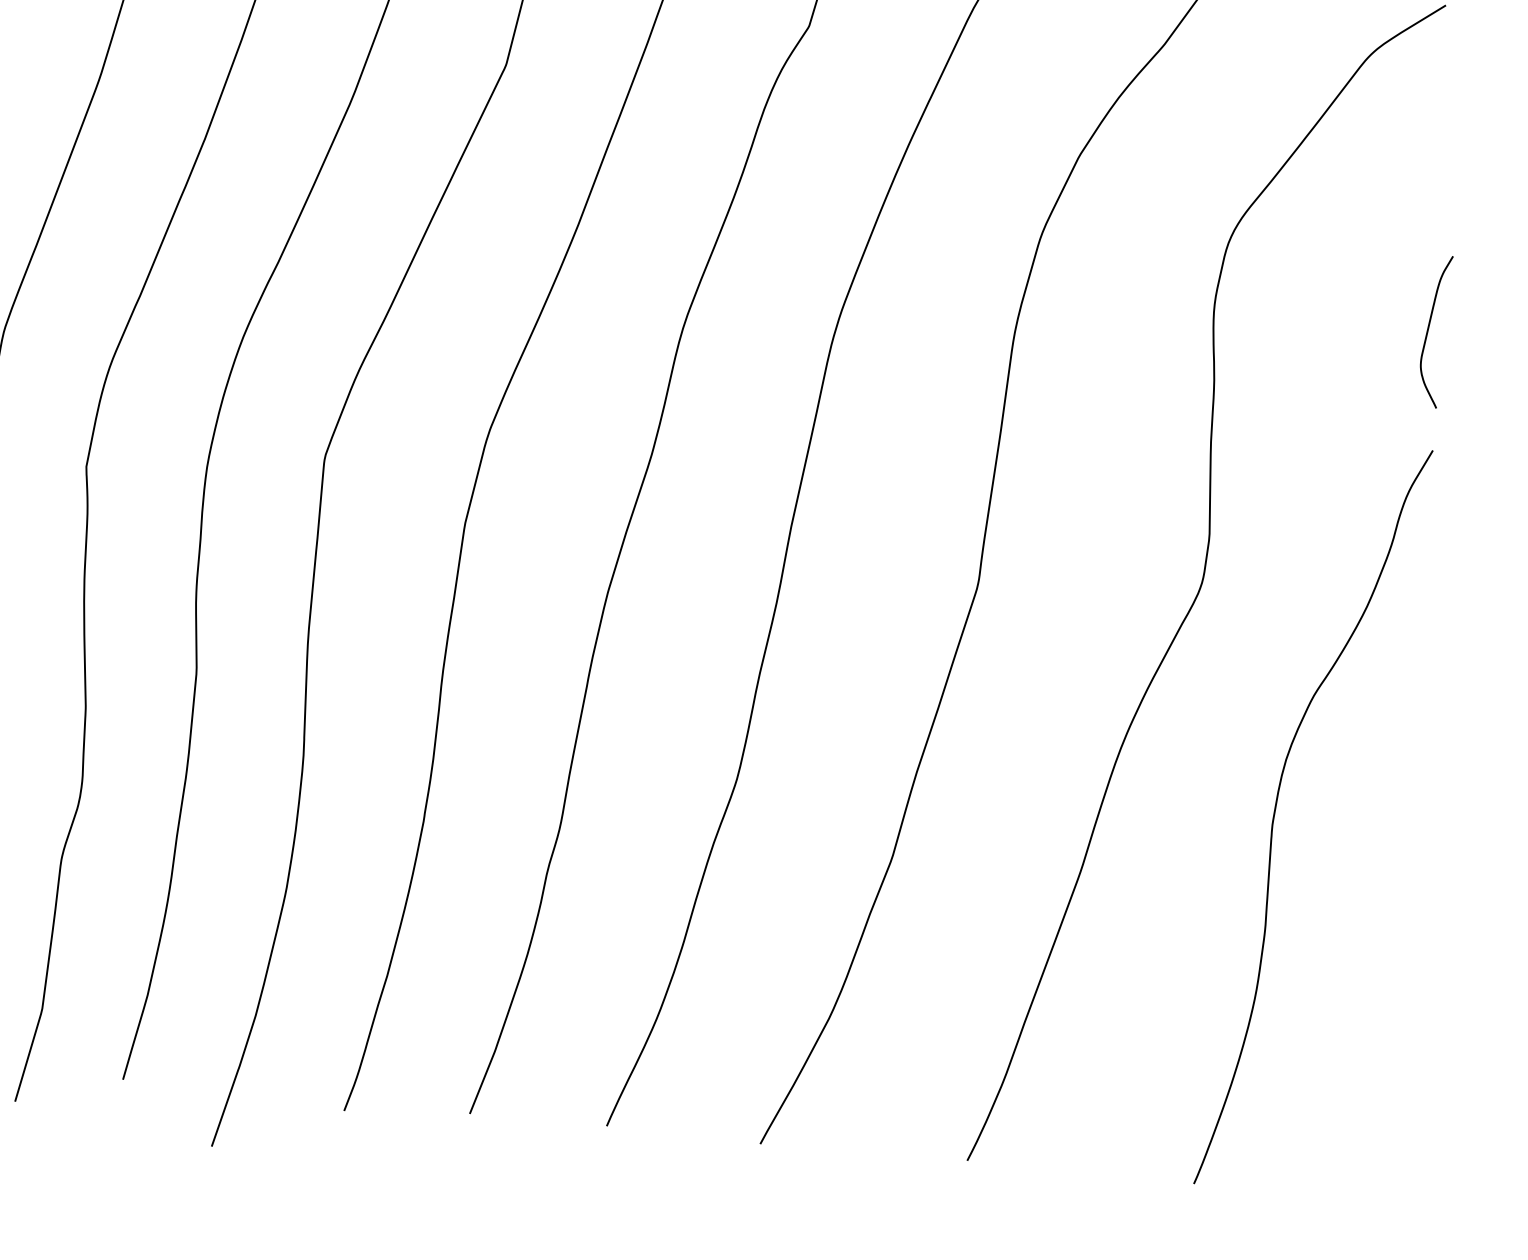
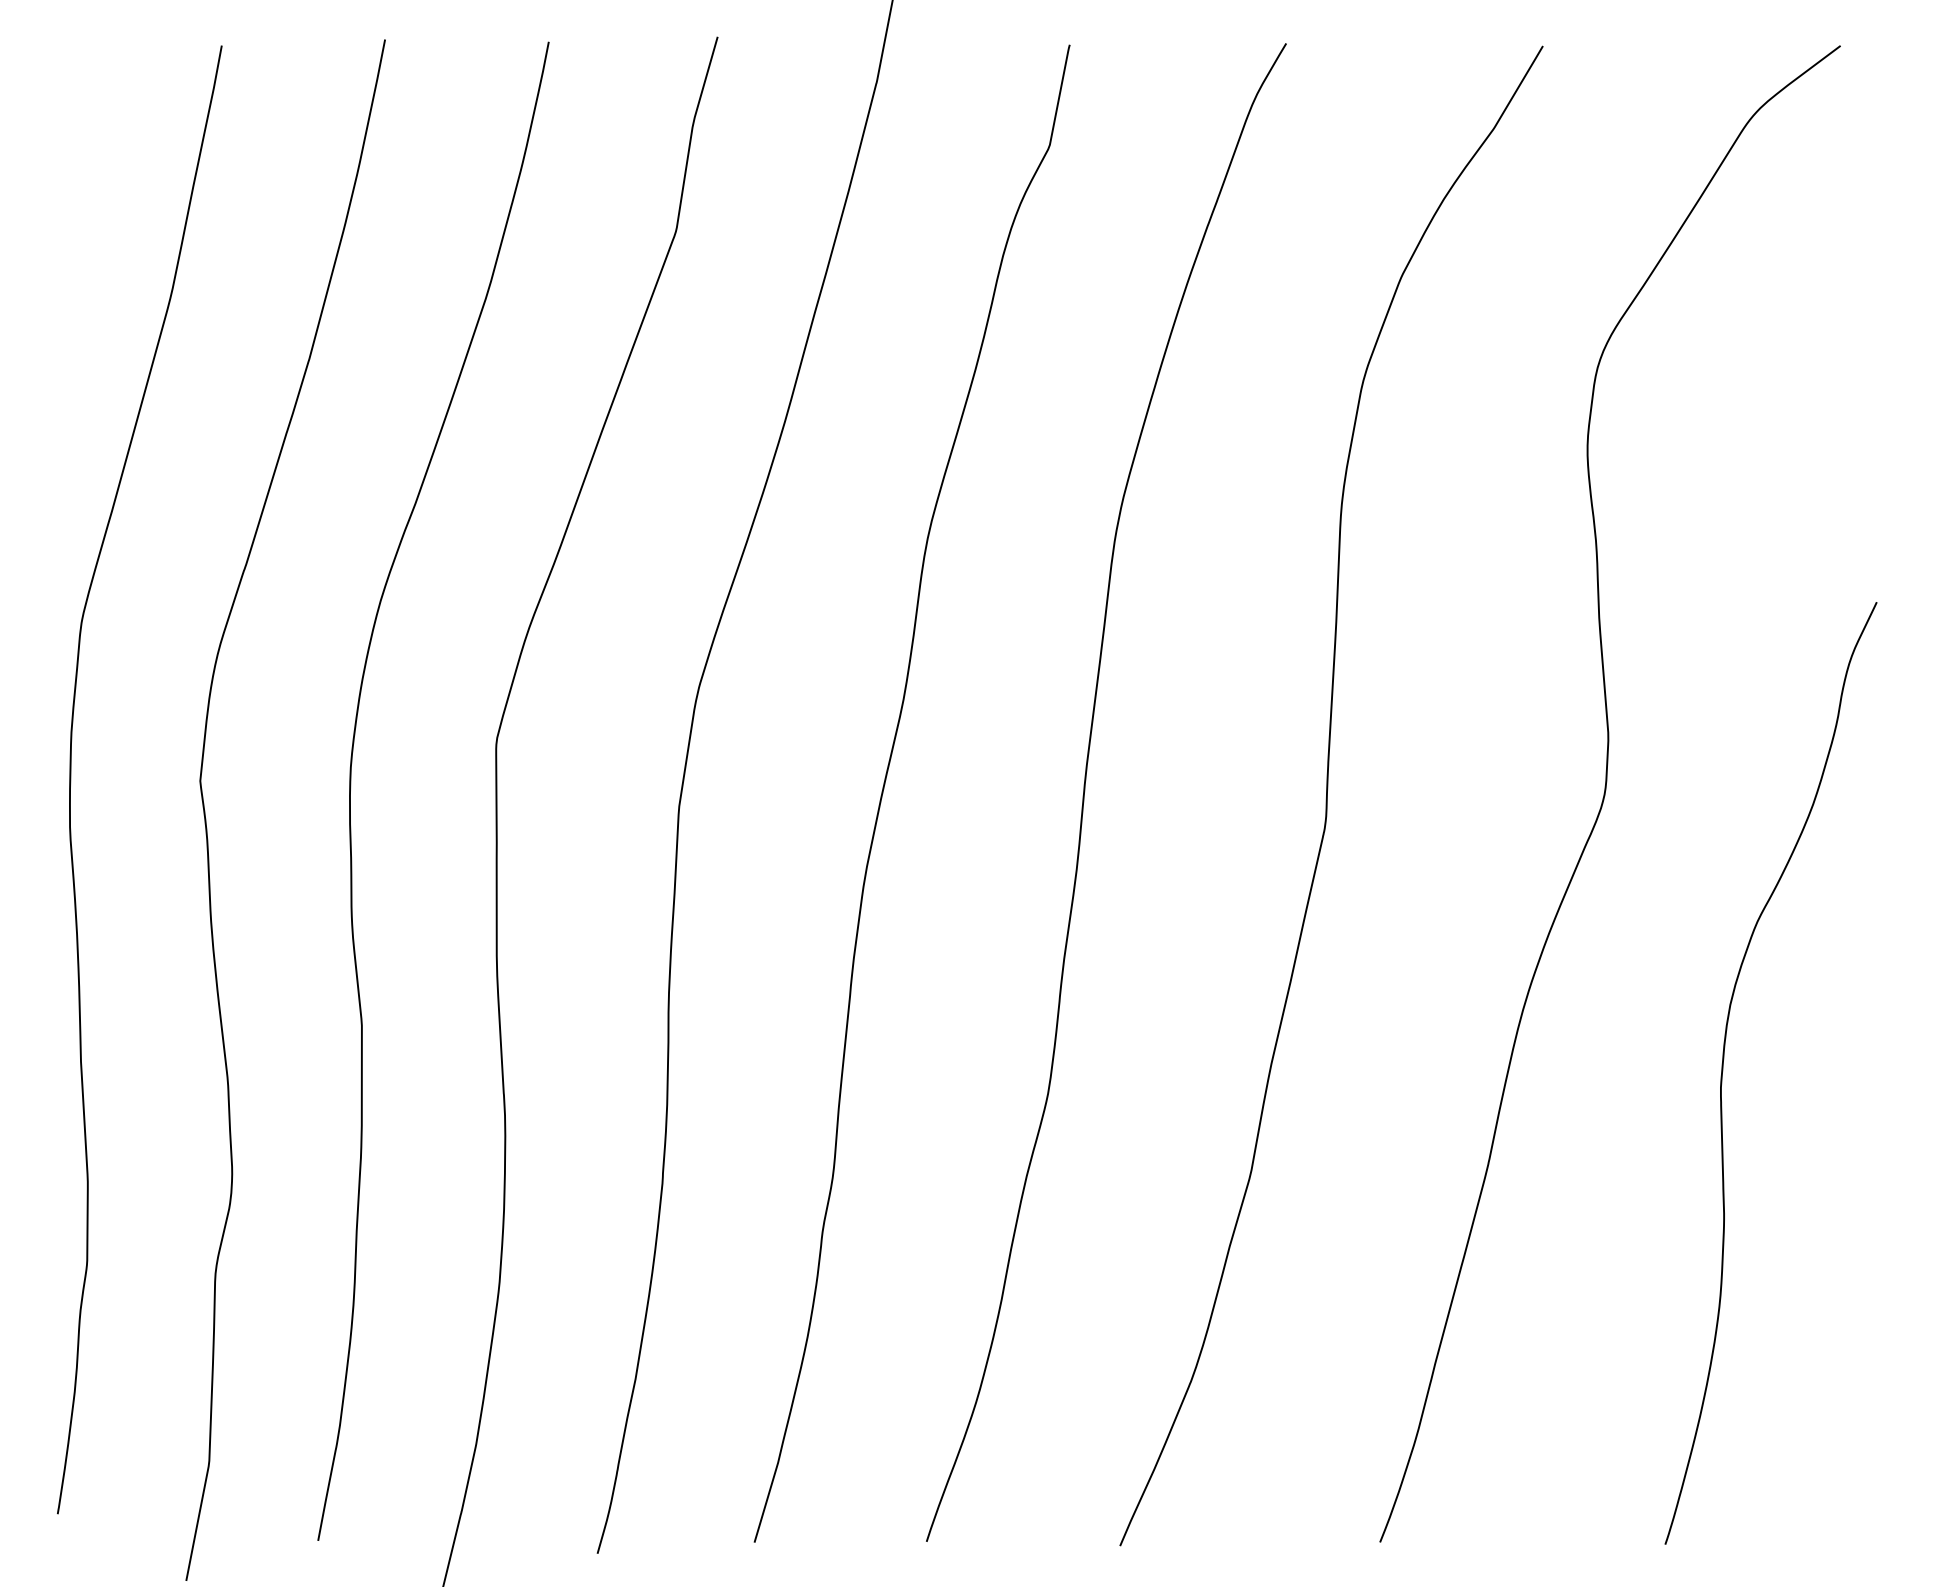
curve: (1428, 330) -> (1857, 453), removed

